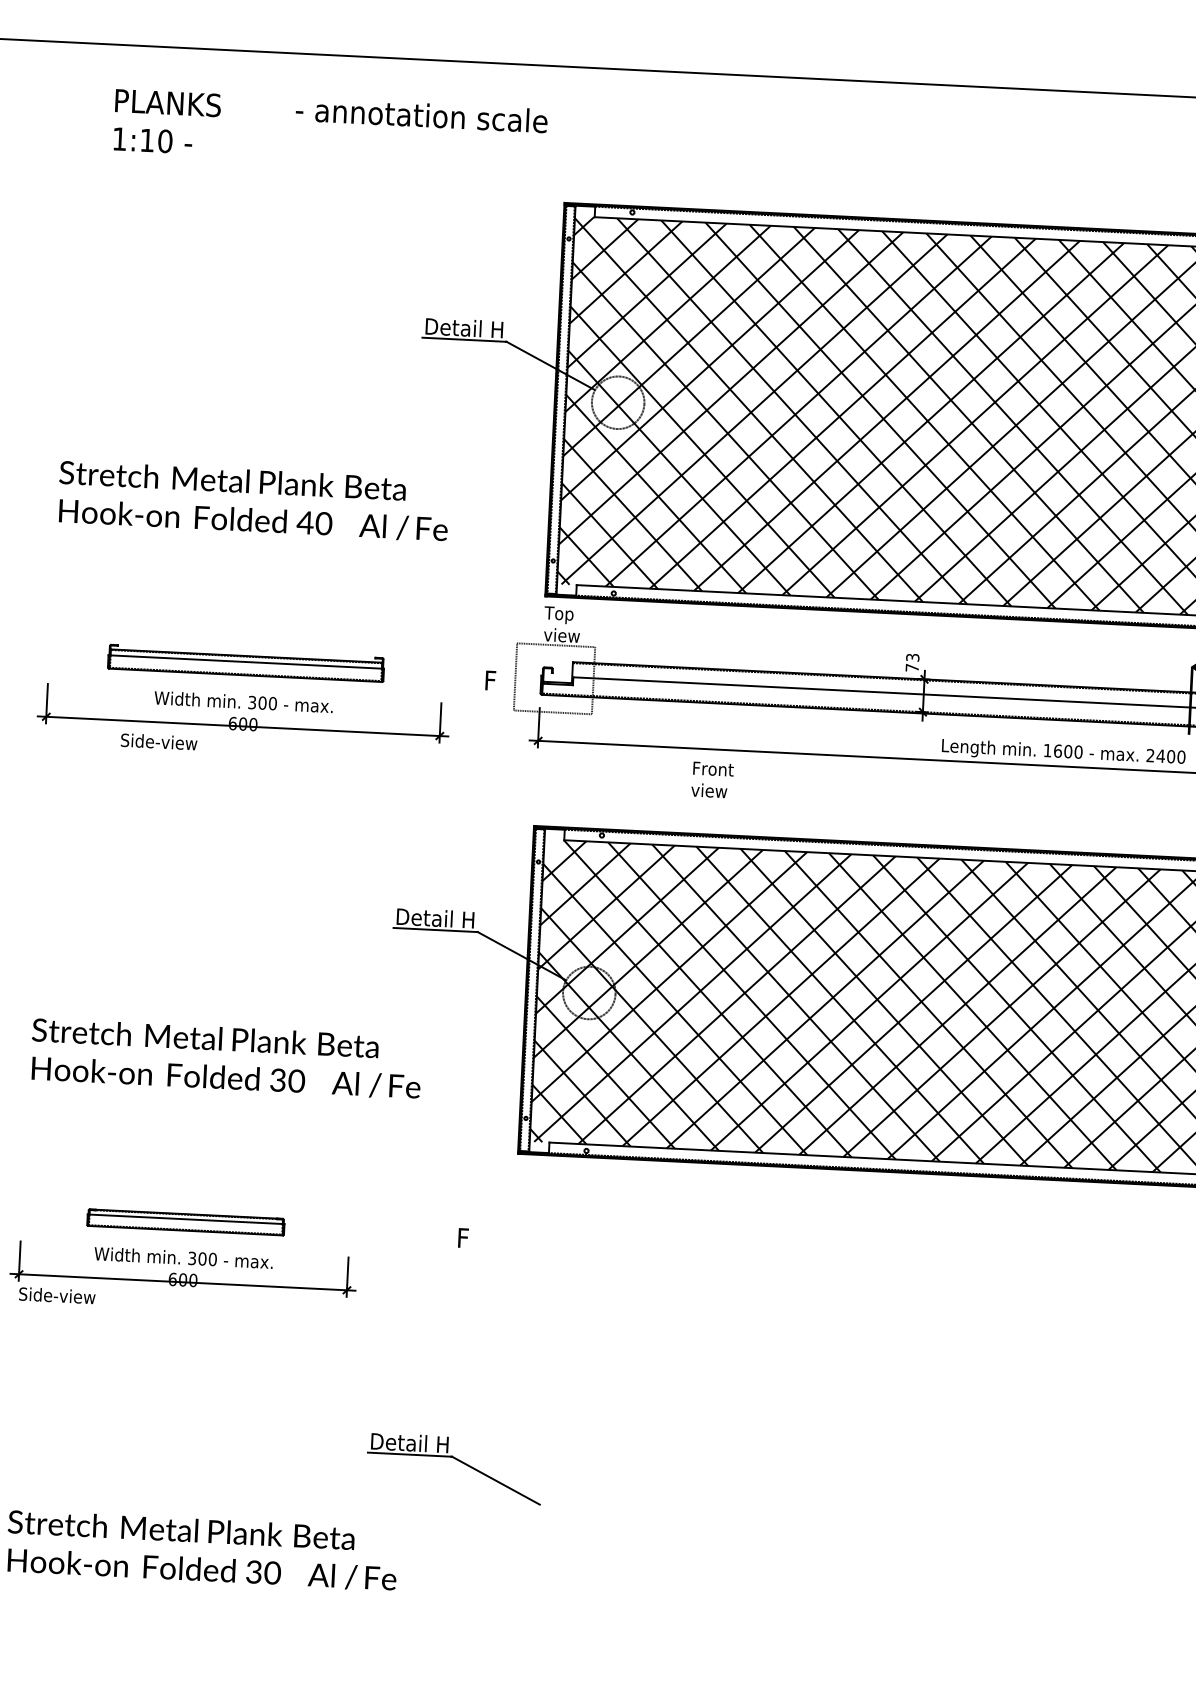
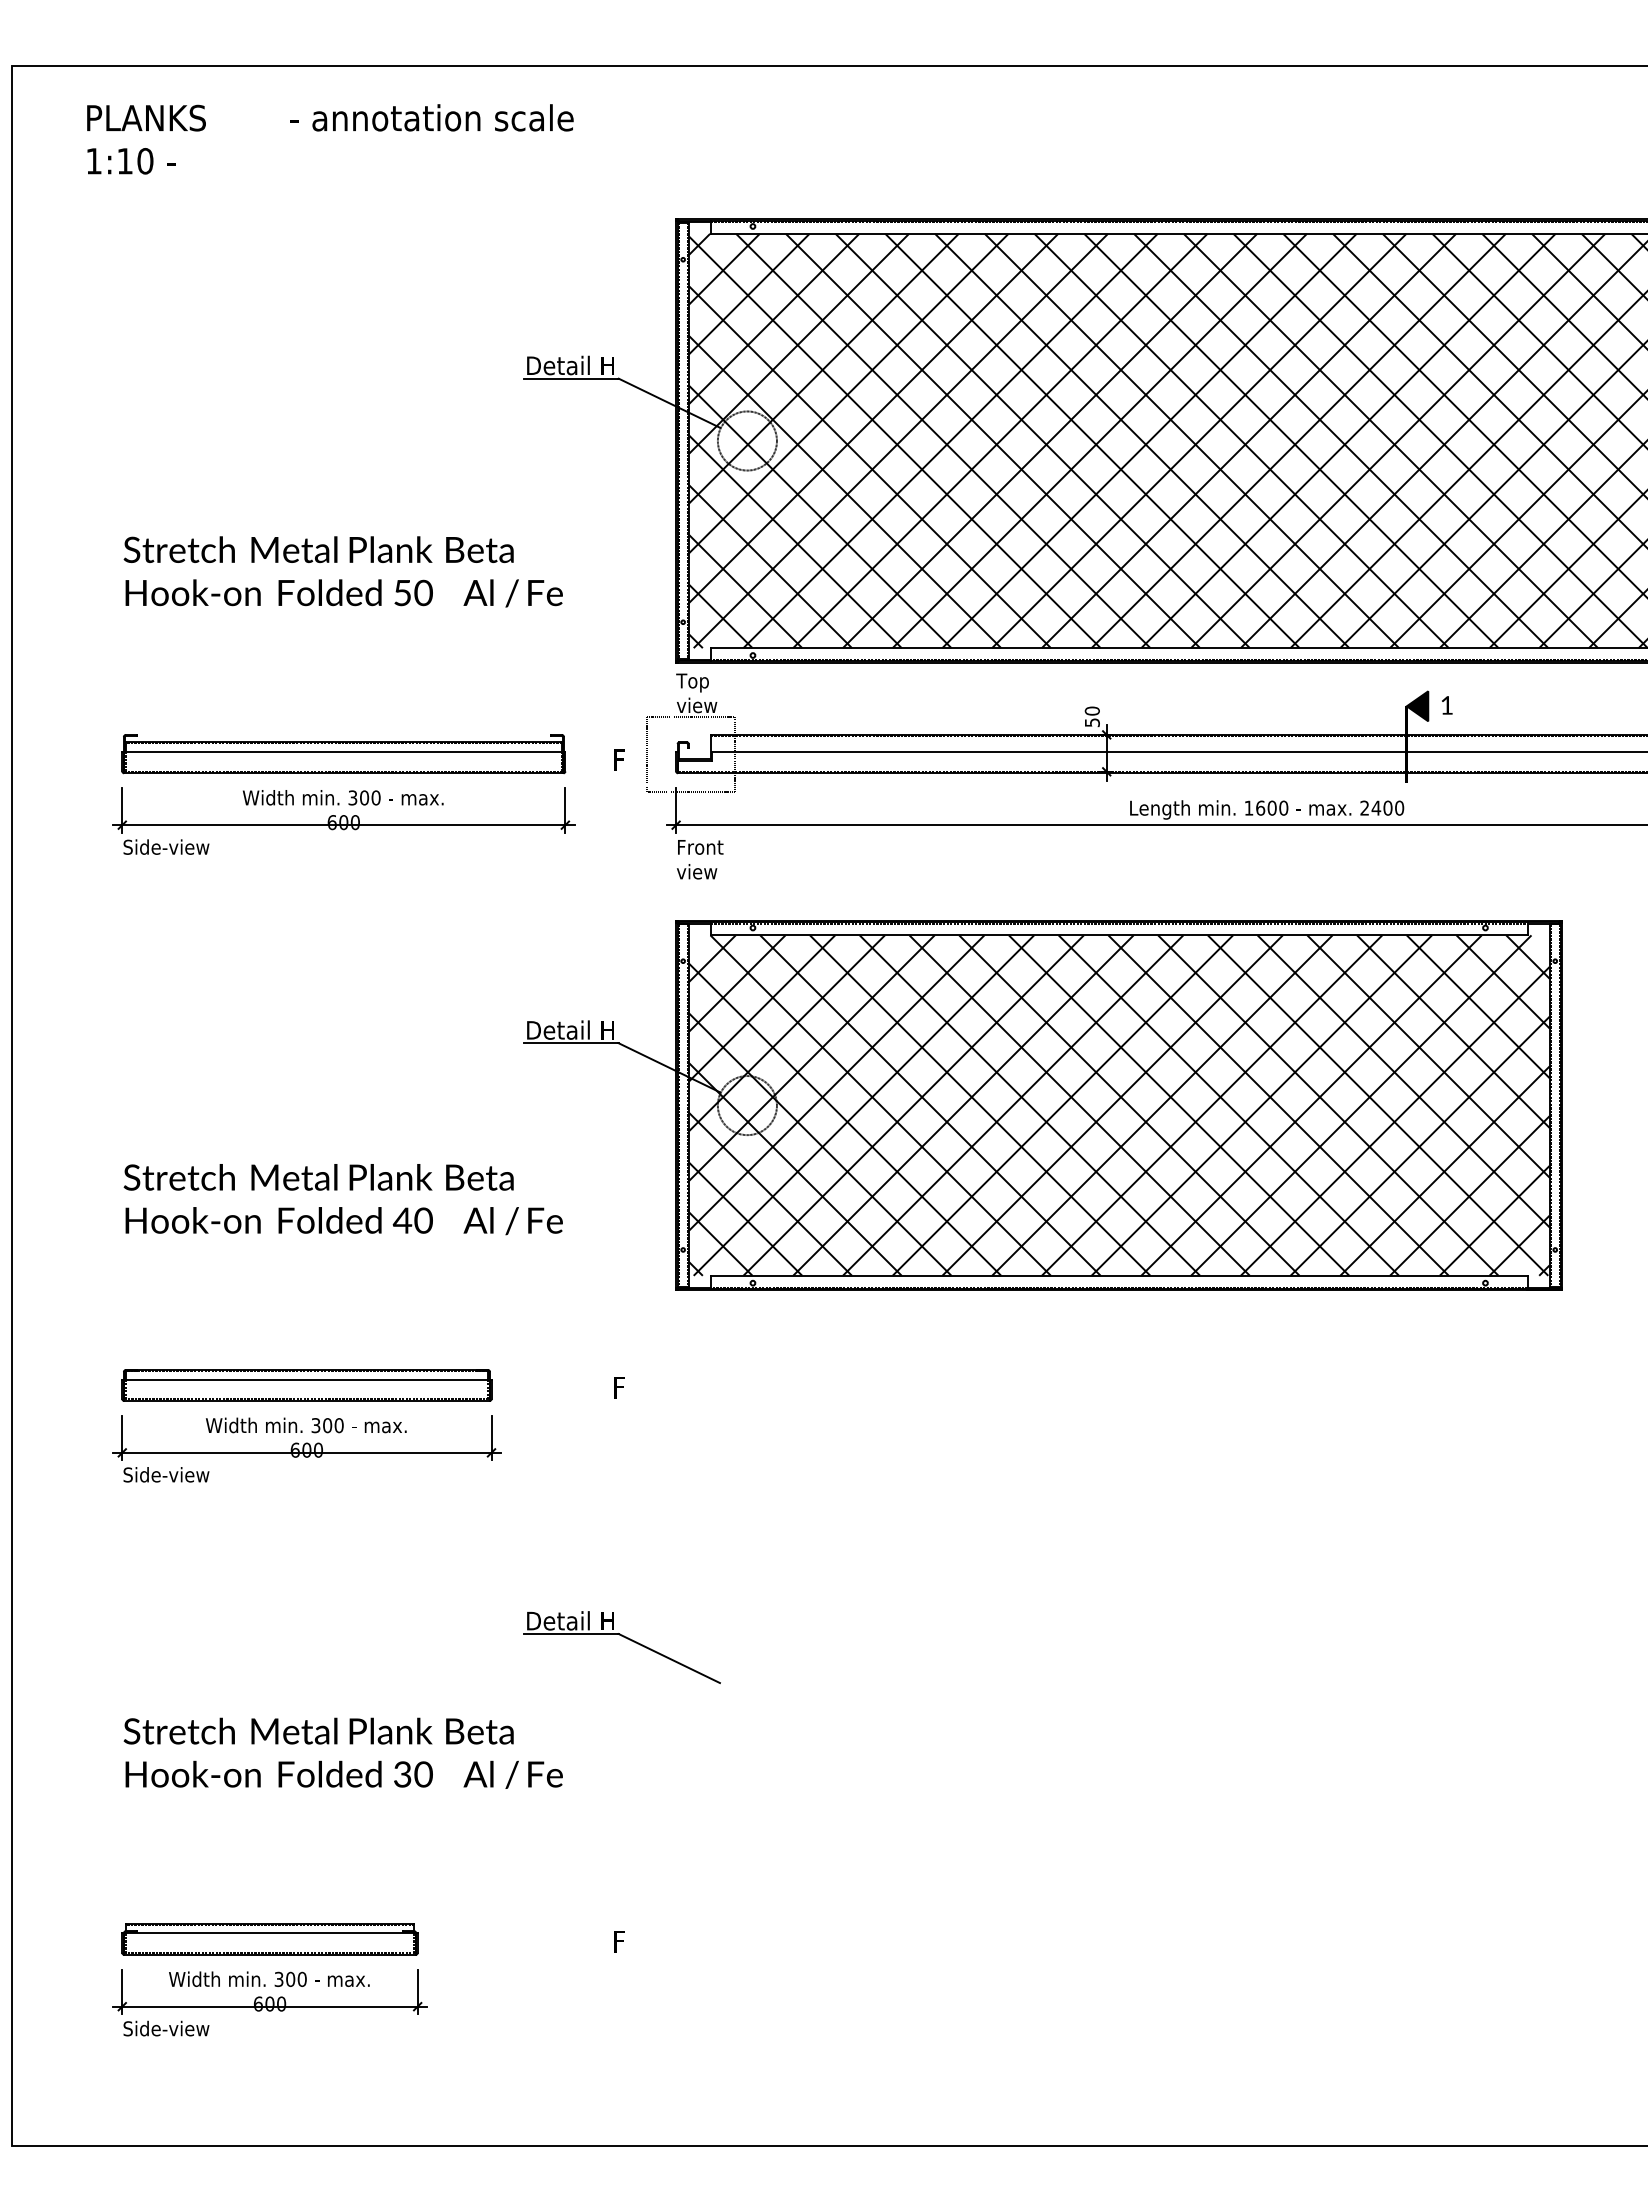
text: (330, 130) -> (330, 139), moved
text: (305, 523) -> (402, 593), 40 -> 50
text: (911, 662) -> (1091, 716), 73 -> 50
part: (245, 663) -> (343, 754), size x1.43
text: (159, 741) -> (166, 846), moved
text: (712, 779) -> (700, 859), moved
text: (277, 1080) -> (402, 1220), 30 -> 40
part: (185, 1222) -> (306, 1385), size x1.67

